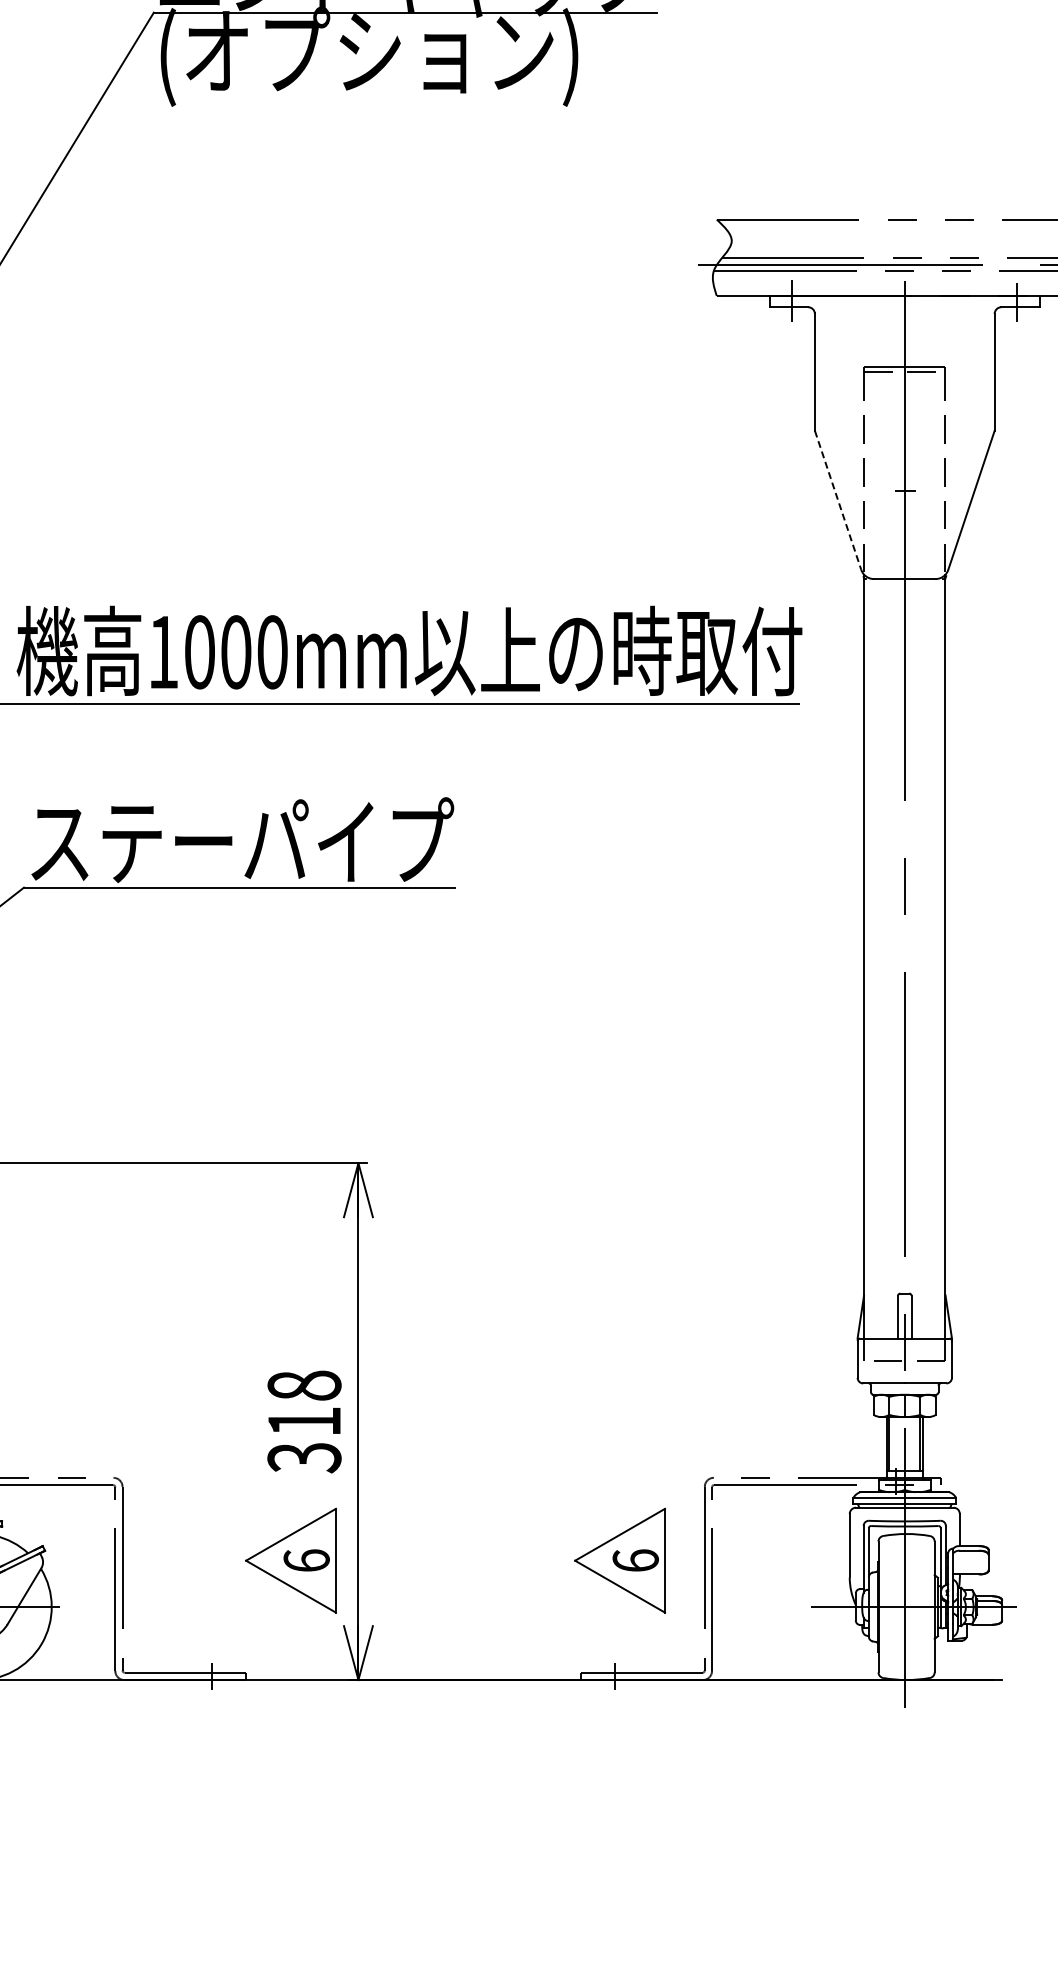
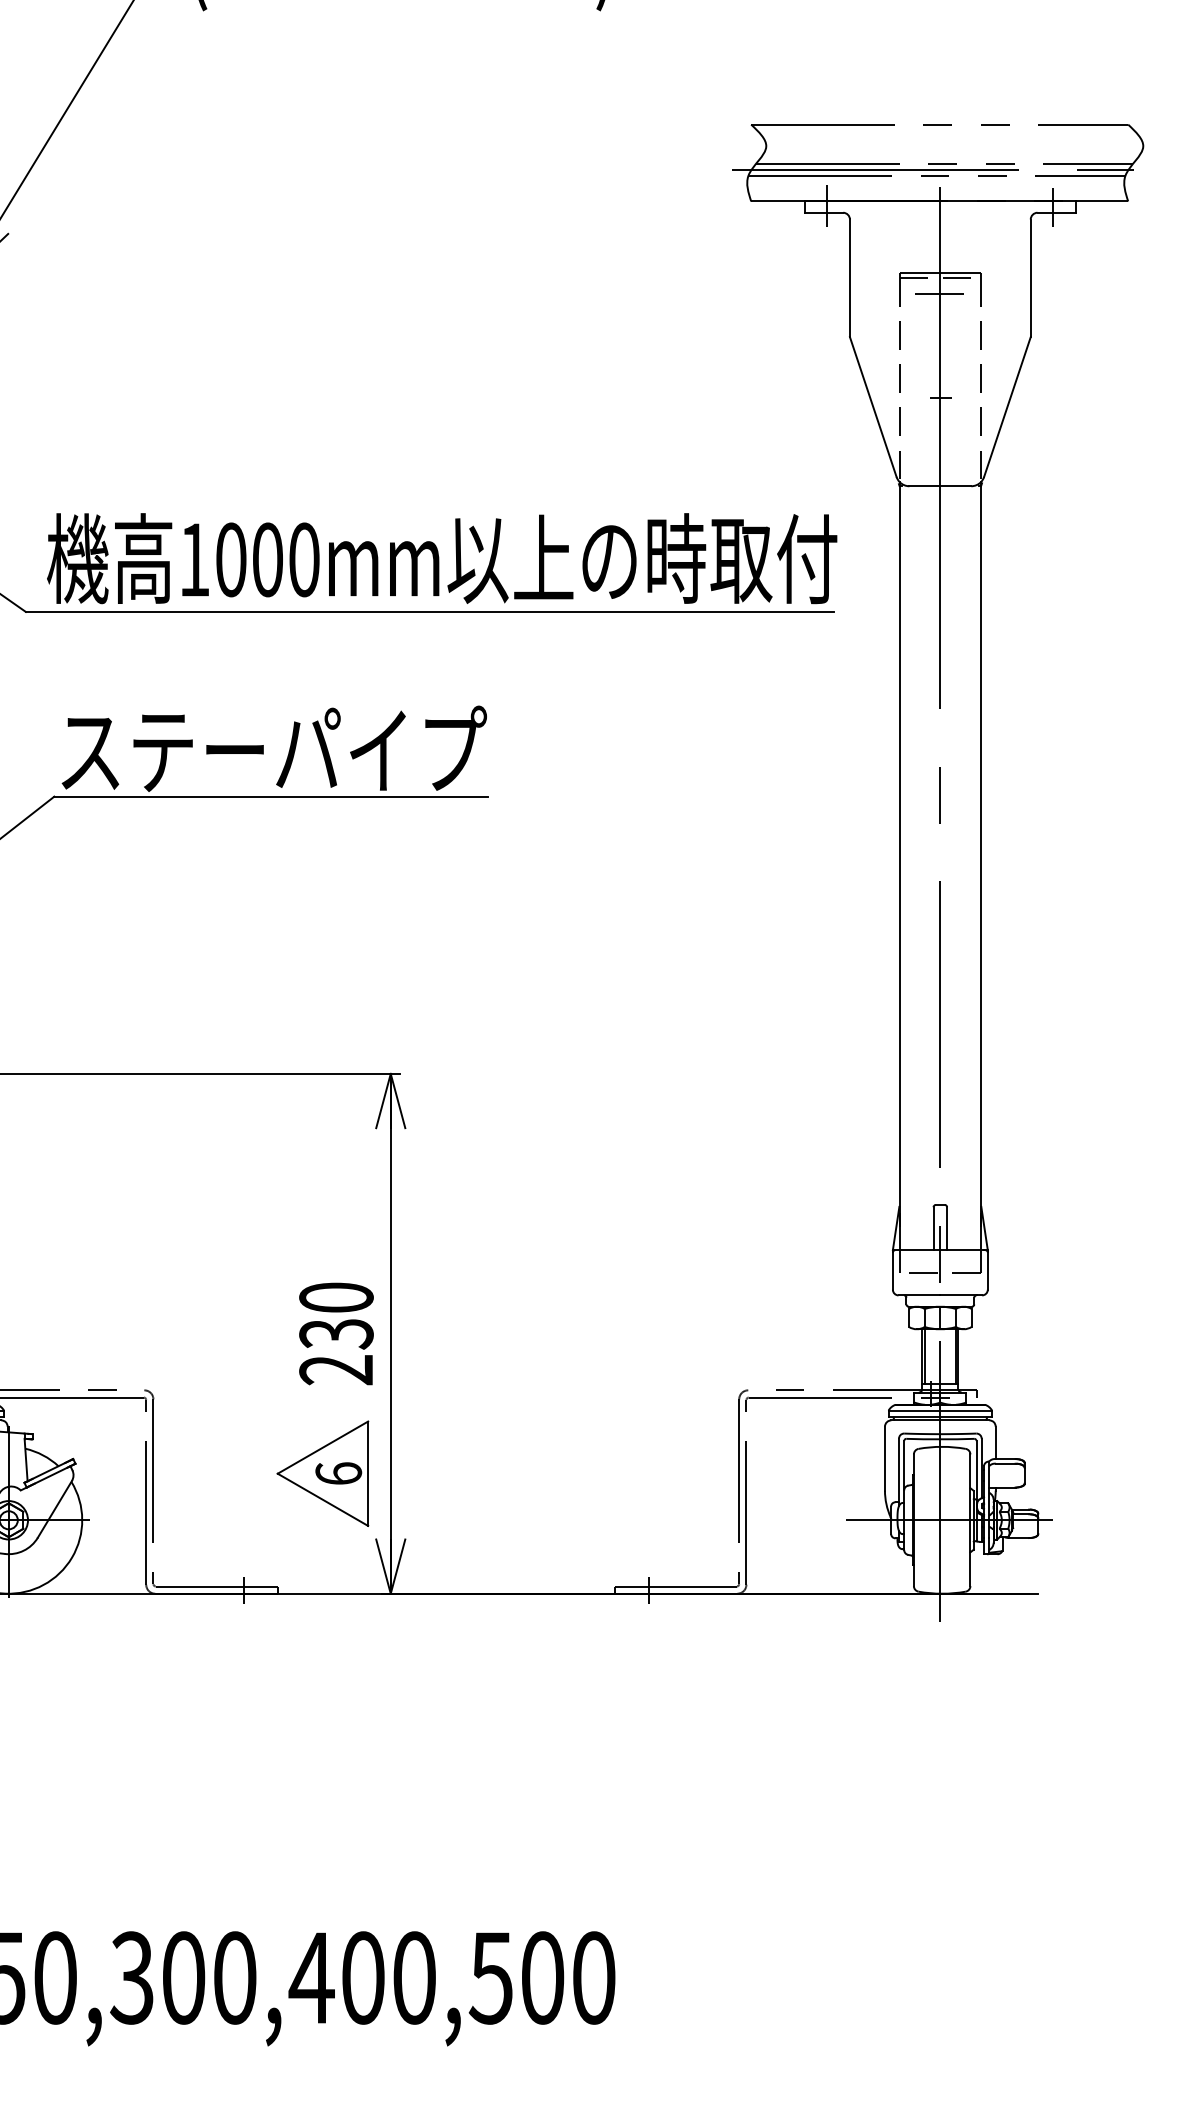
line: (902, 388) -> (938, 294), added
line: (838, 500) -> (873, 407), dashed -> solid
text: (304, 1421) -> (336, 1333), 318 -> 230
part: (619, 1560) -> (653, 1473), removed

